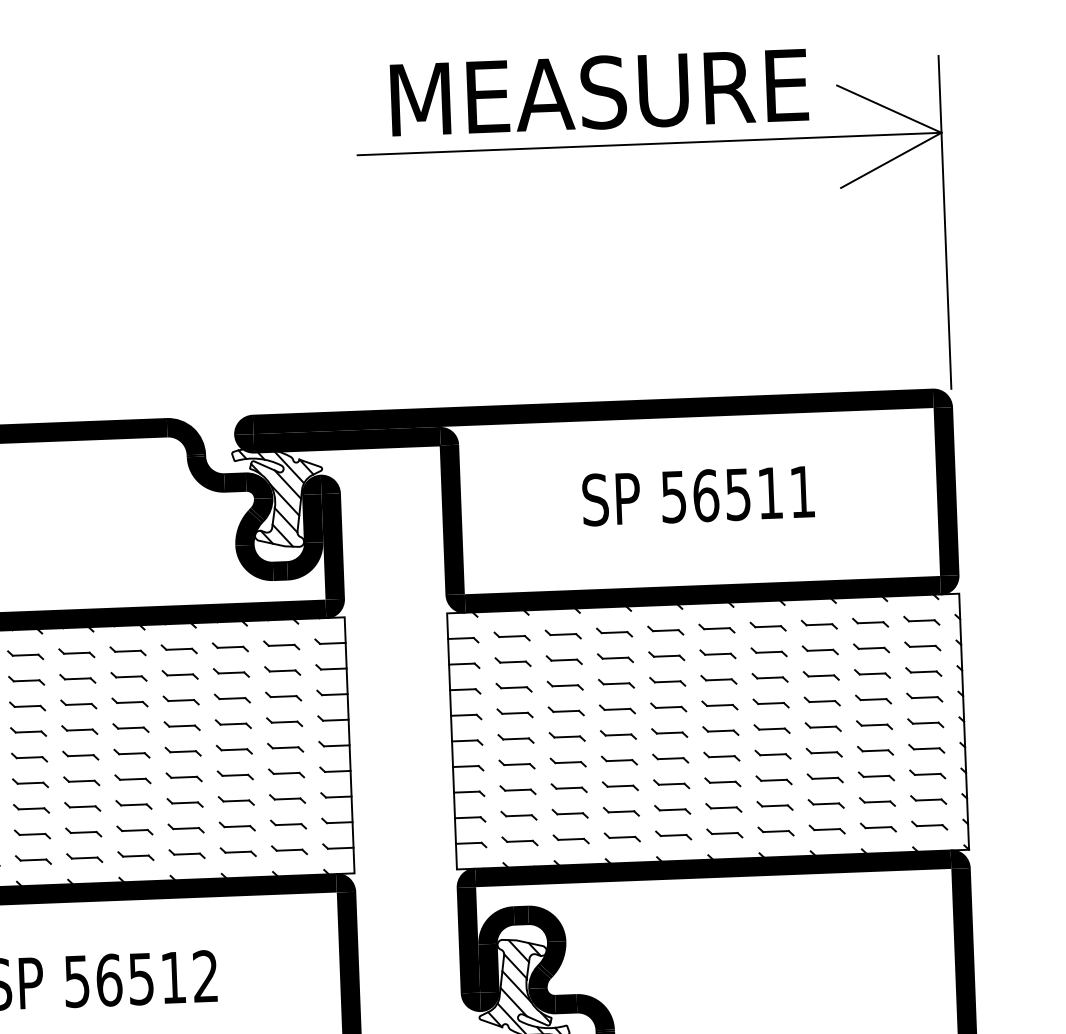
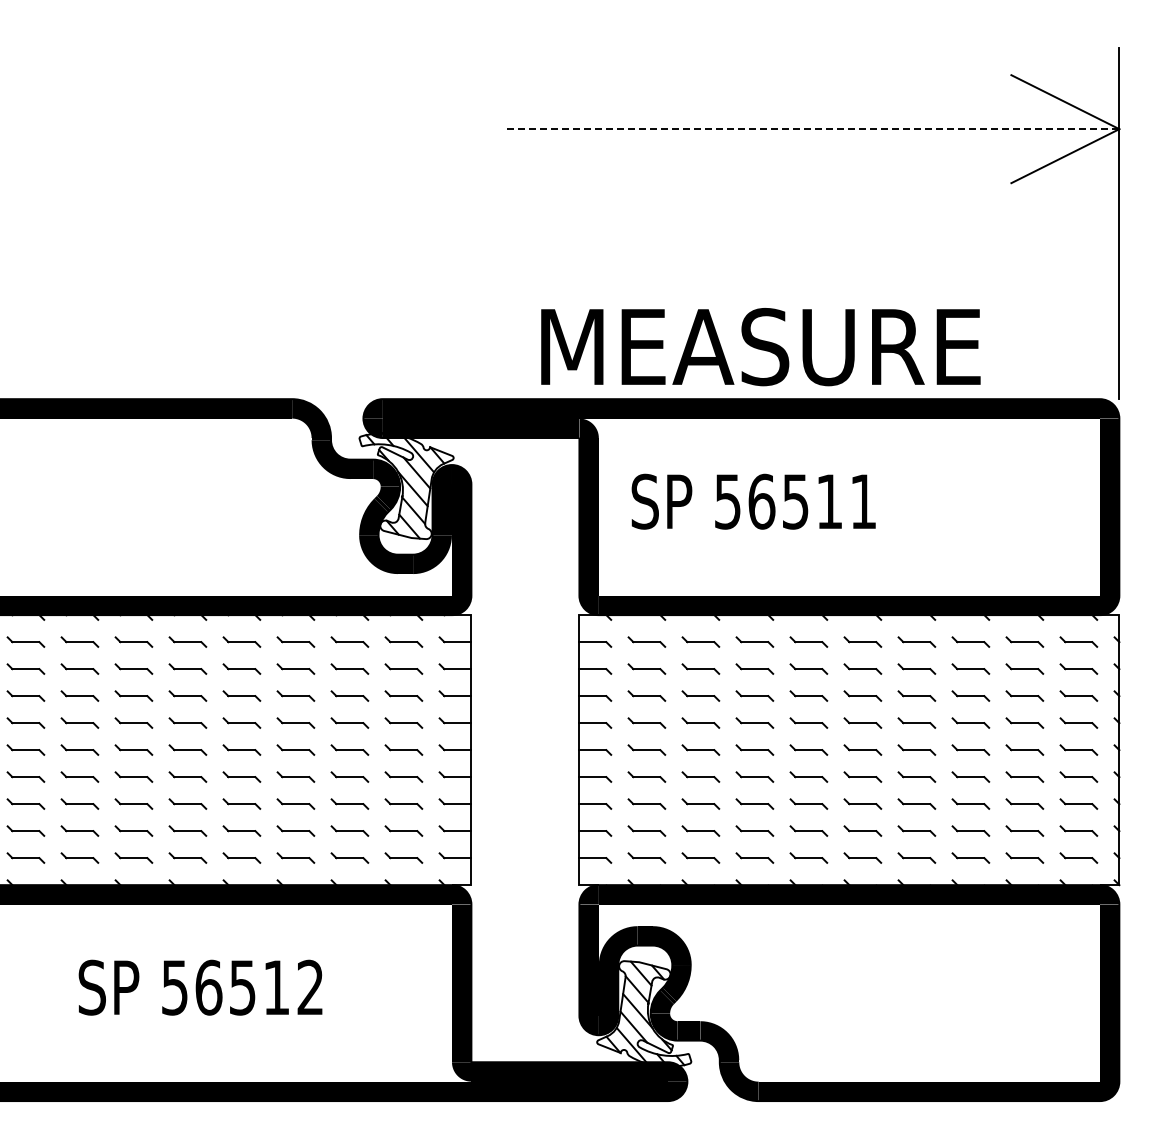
text: (599, 93) -> (760, 347), moved
line: (649, 144) -> (811, 129), solid -> dashed
text: (698, 495) -> (753, 501), moved

